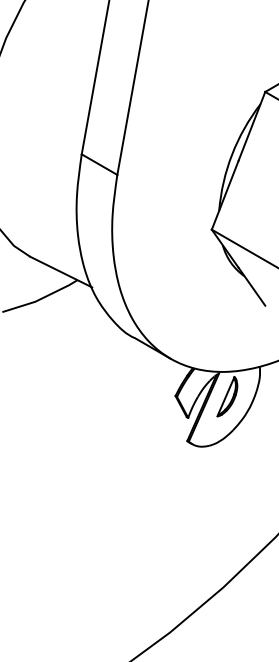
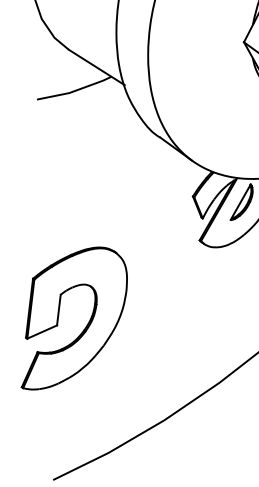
part: (79, 539) -> (87, 323), added

